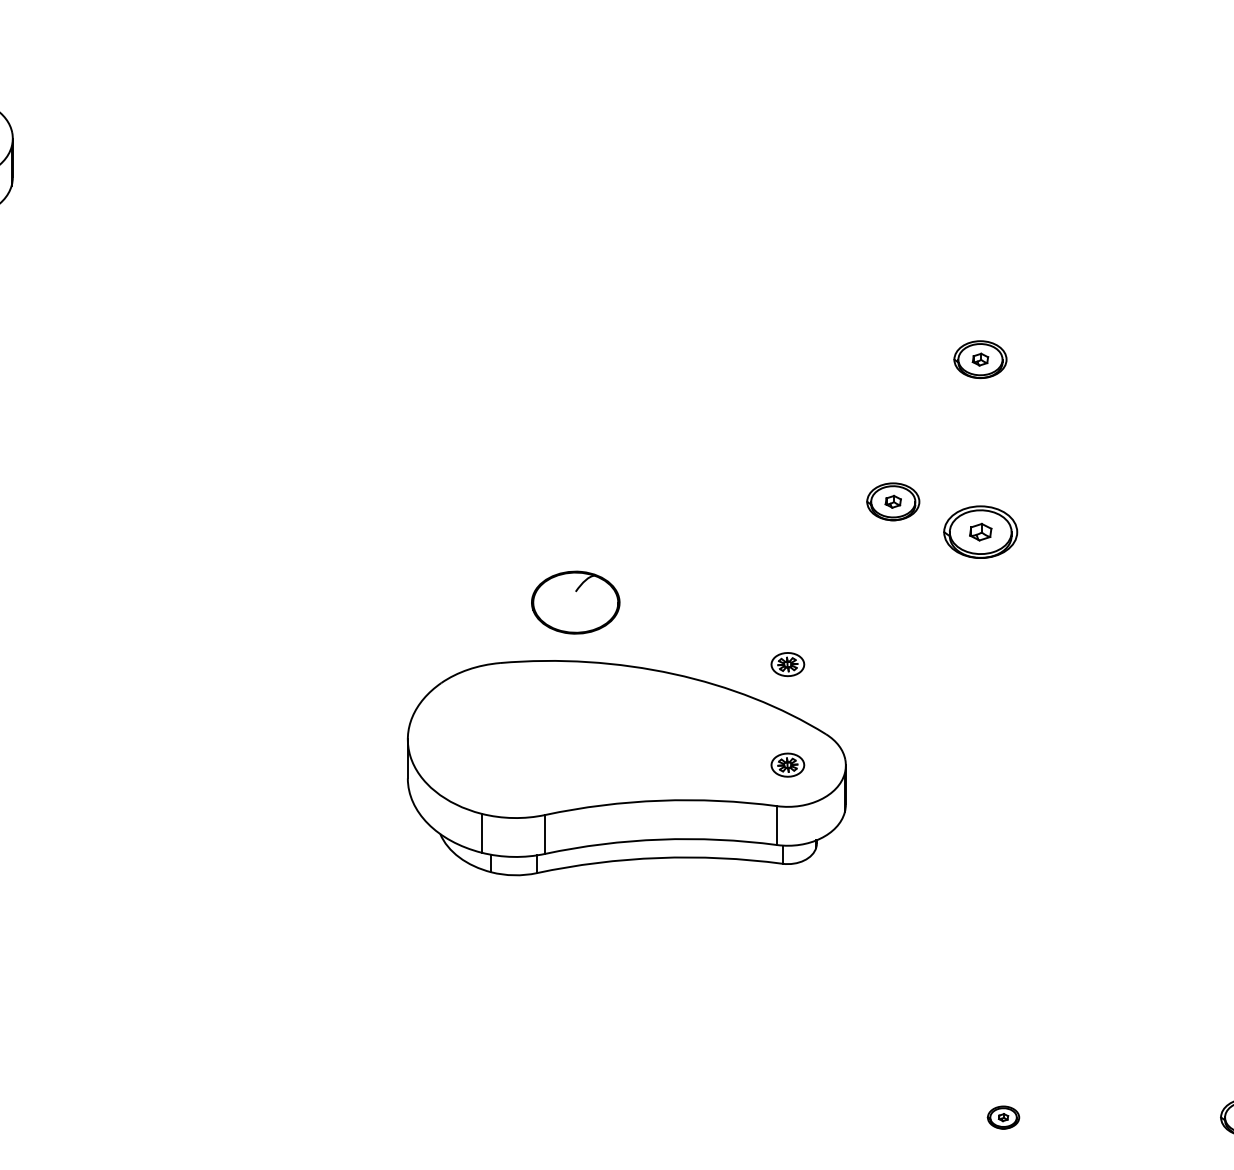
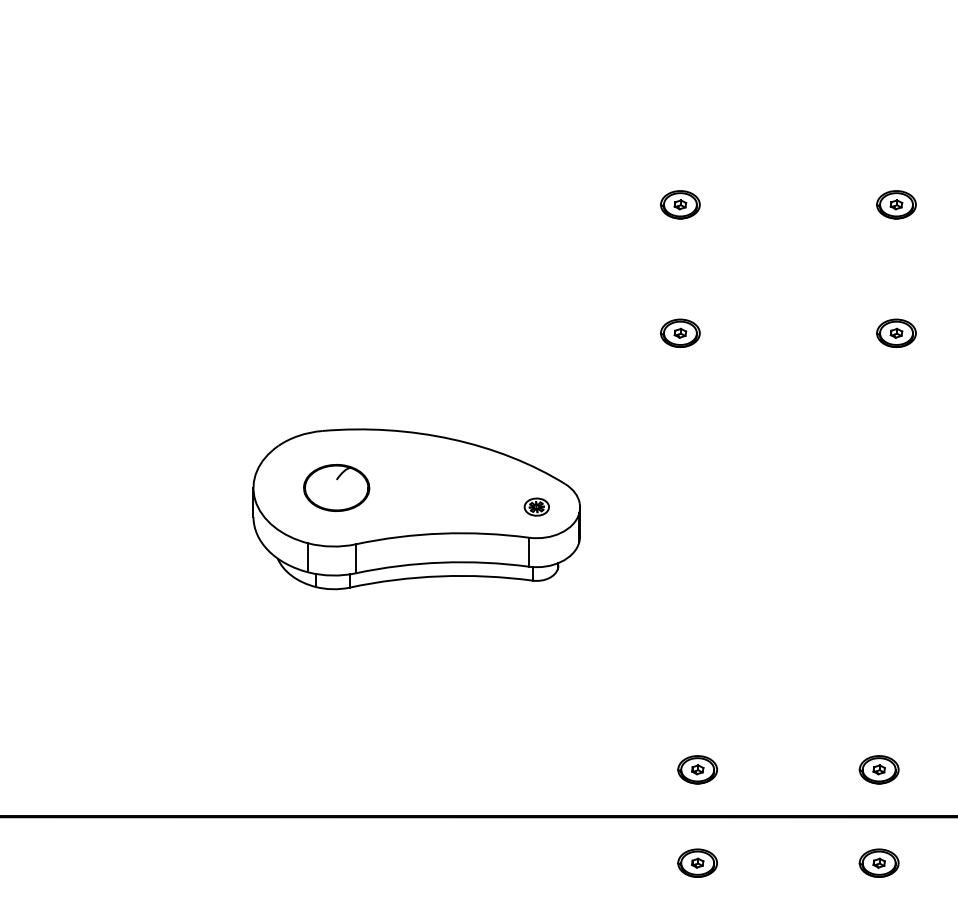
part: (893, 501) -> (615, 310), removed
part: (979, 530) -> (679, 332), size x0.71
part: (575, 602) -> (336, 487), moved
part: (787, 663) -> (536, 431), removed
part: (1003, 1117) -> (697, 769), size x1.67

